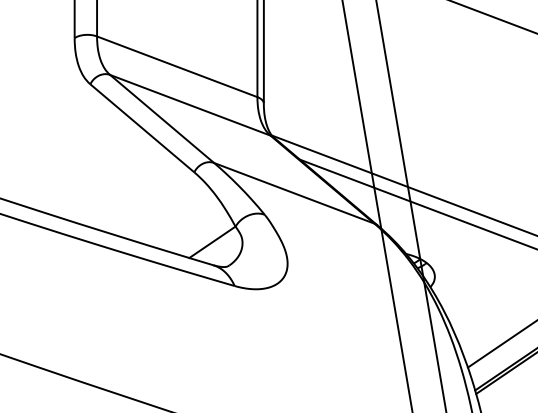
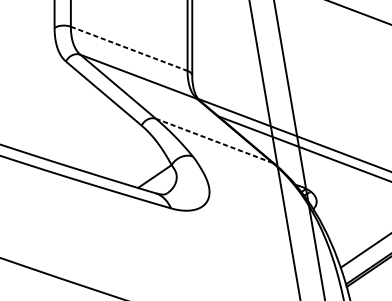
line: (177, 66) -> (129, 48), solid -> dashed
line: (294, 193) -> (214, 141), solid -> dashed

